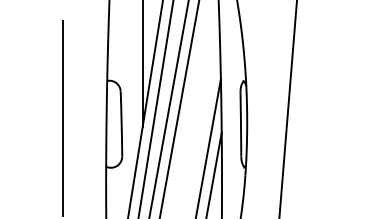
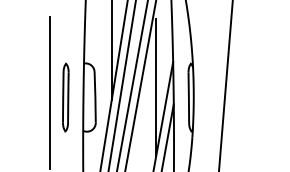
line: (199, 110) -> (156, 86), added
part: (83, 124) -> (65, 97), added

